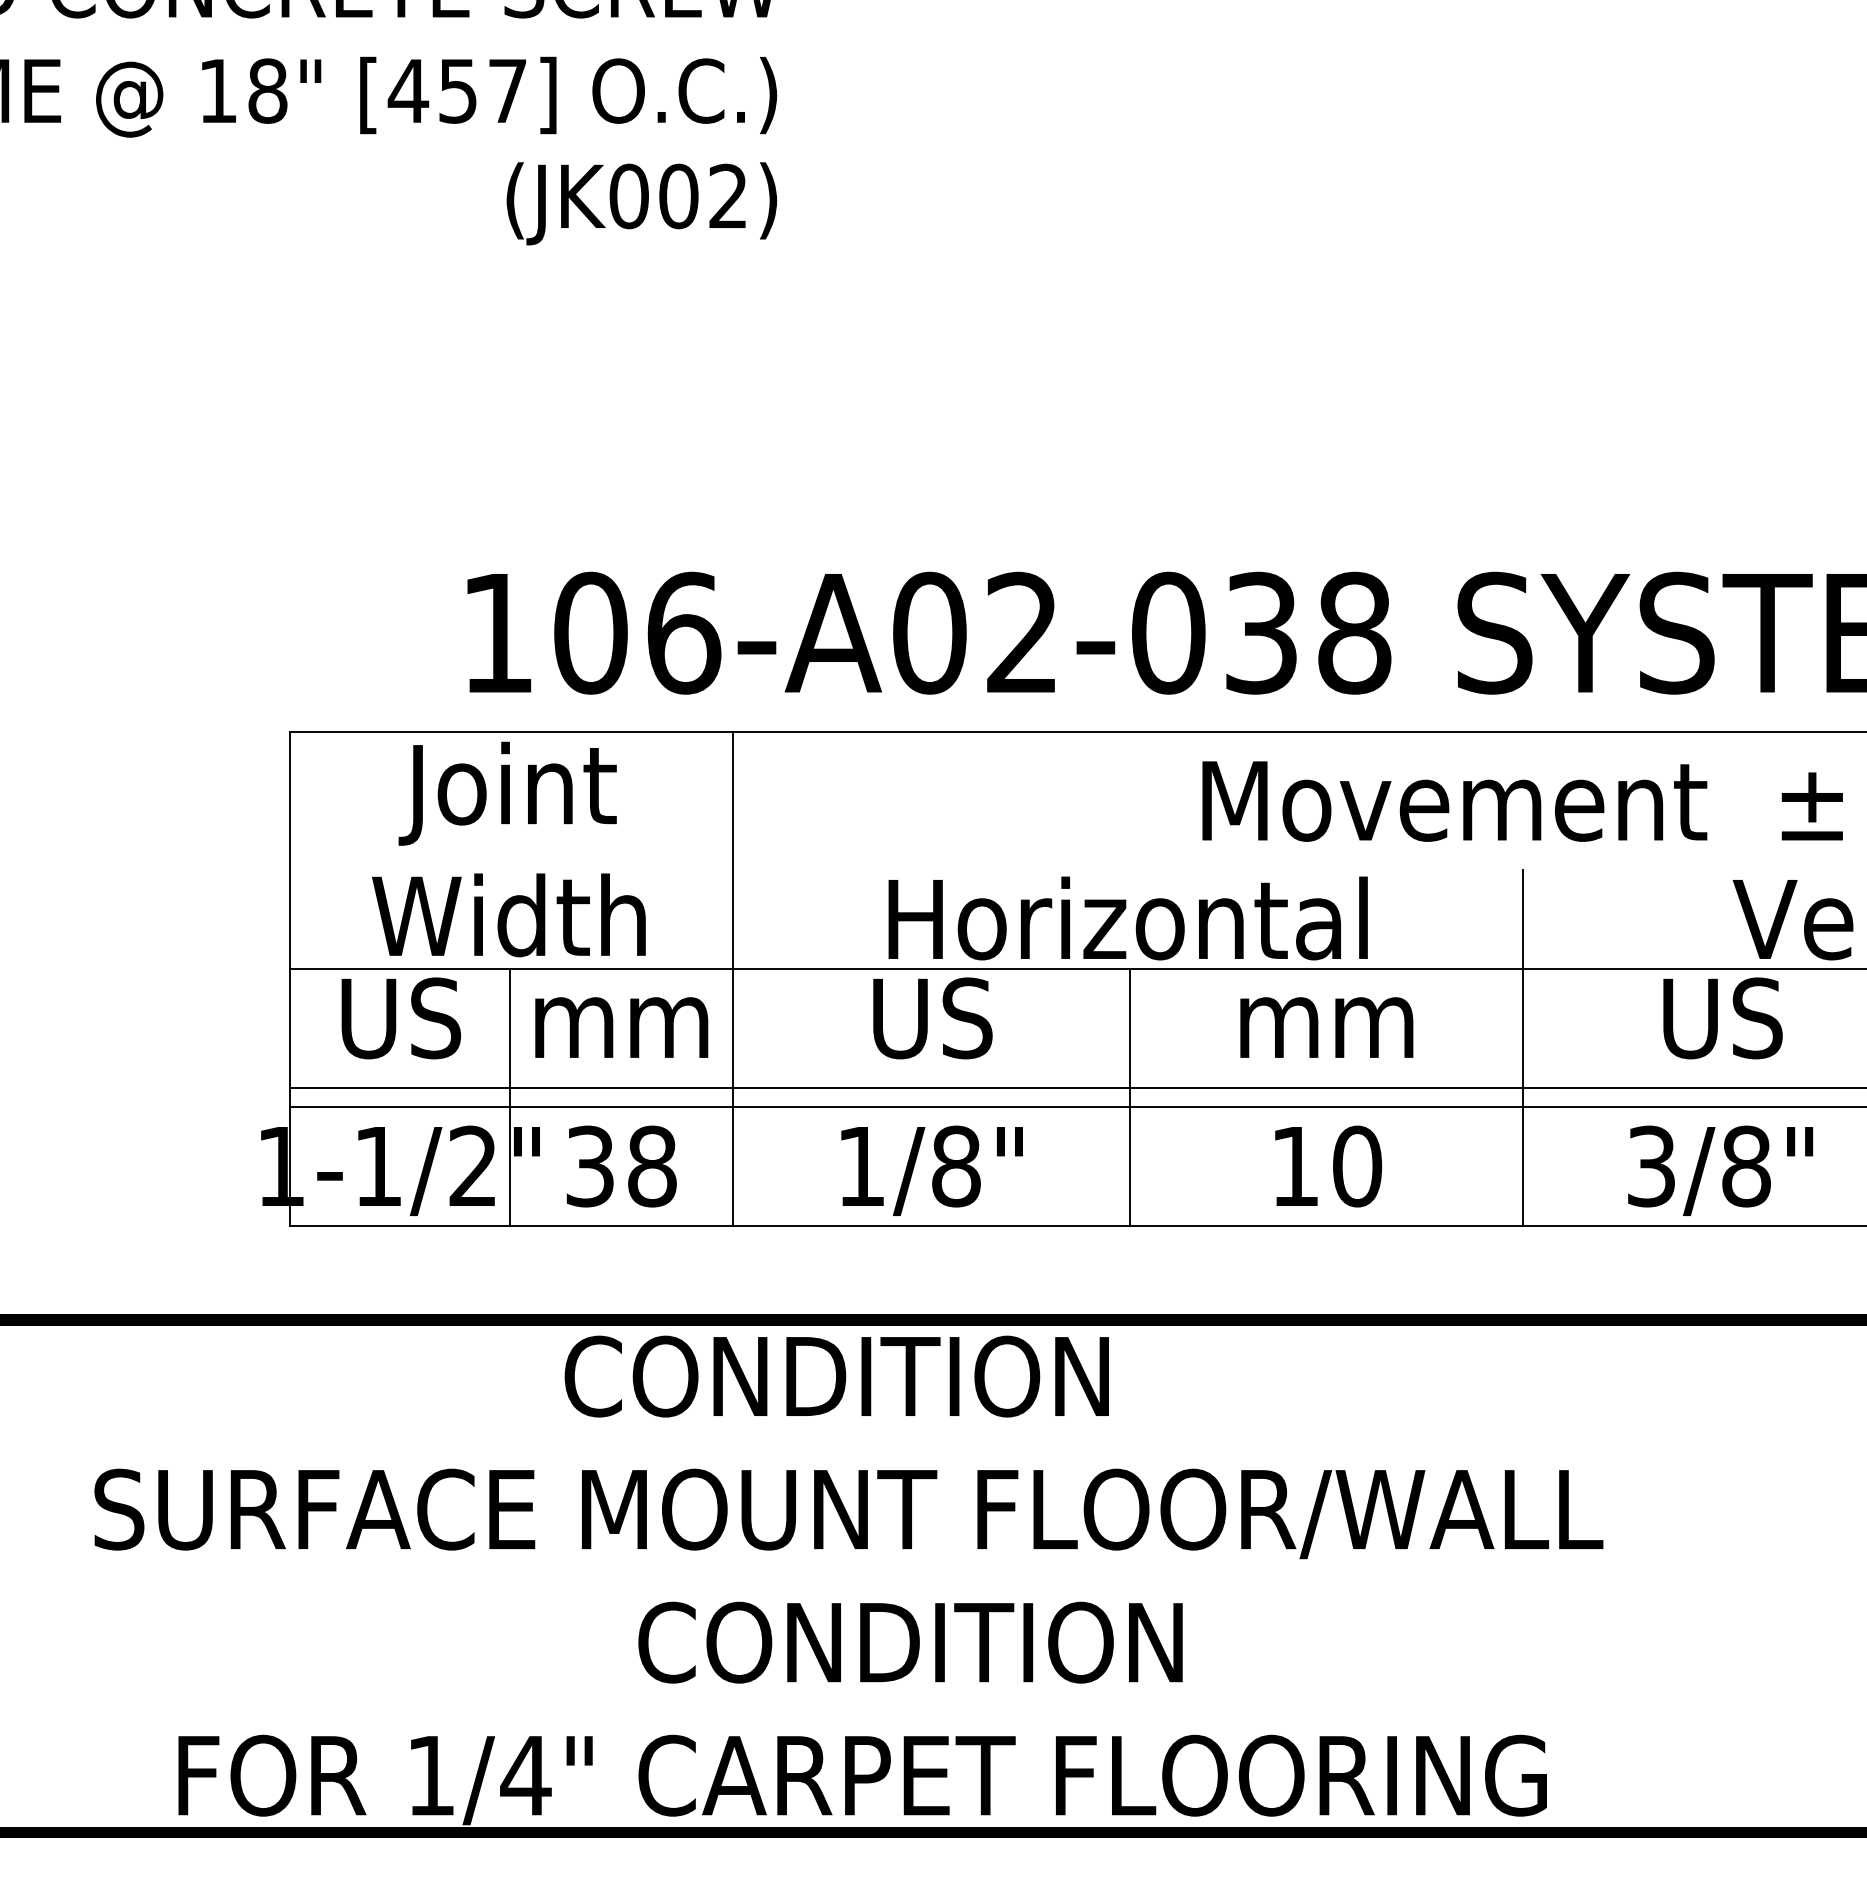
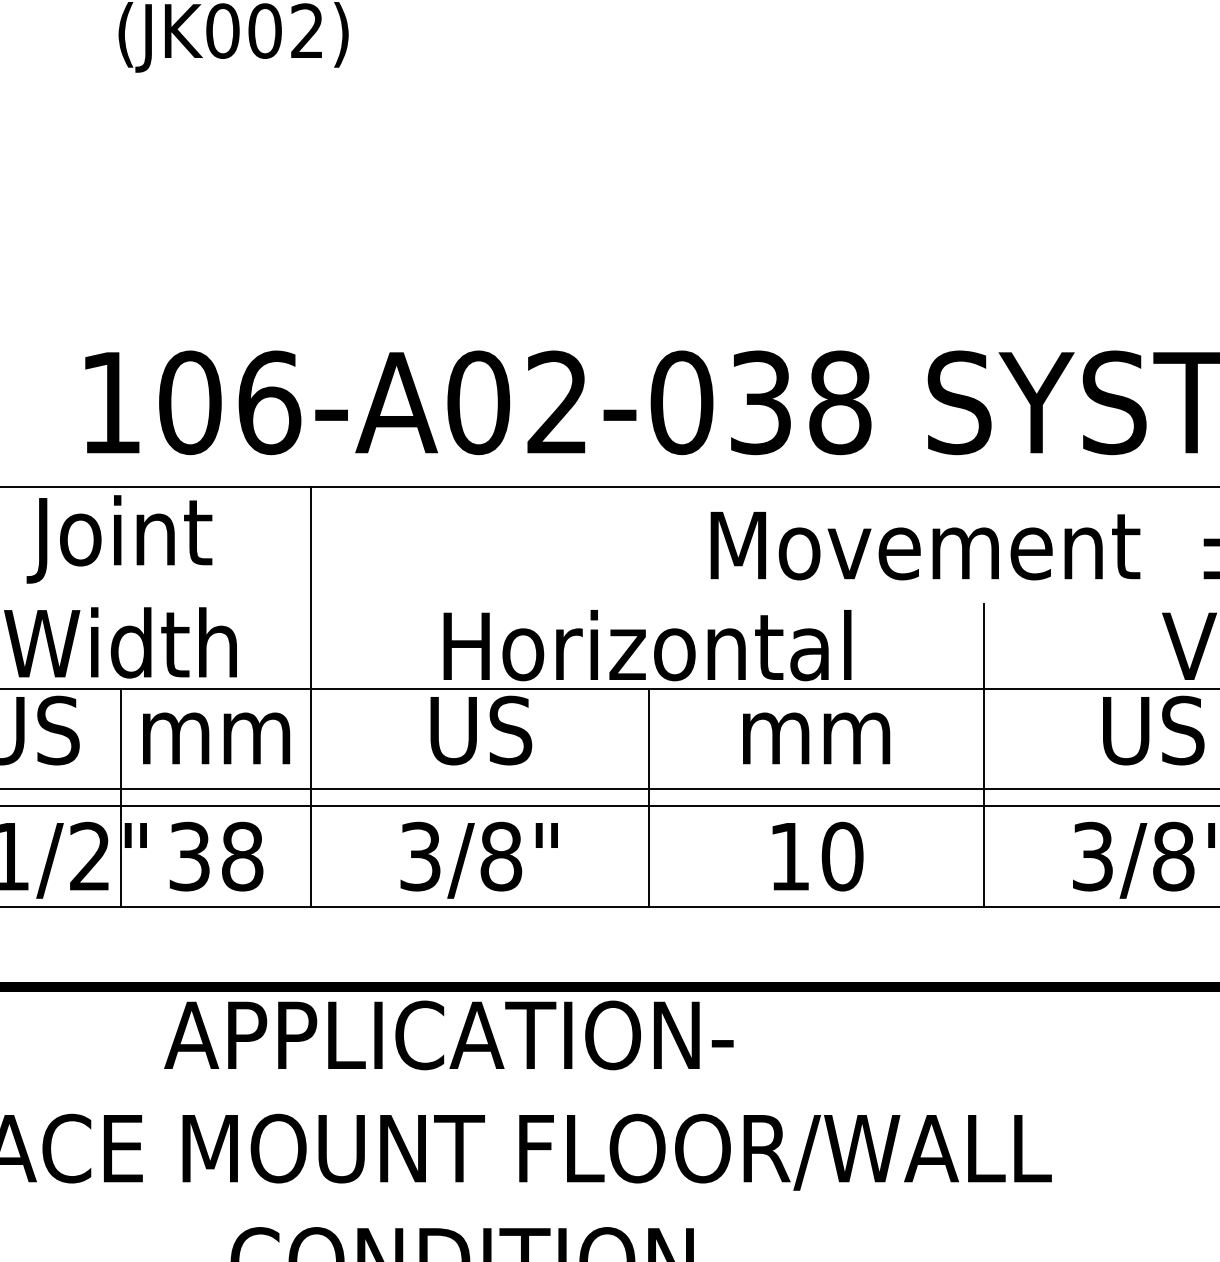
text: (861, 1166) -> (420, 856), 1/8" -> 3/8"
text: (894, 1376) -> (448, 1035), CONDITION -> APPLICATION-

